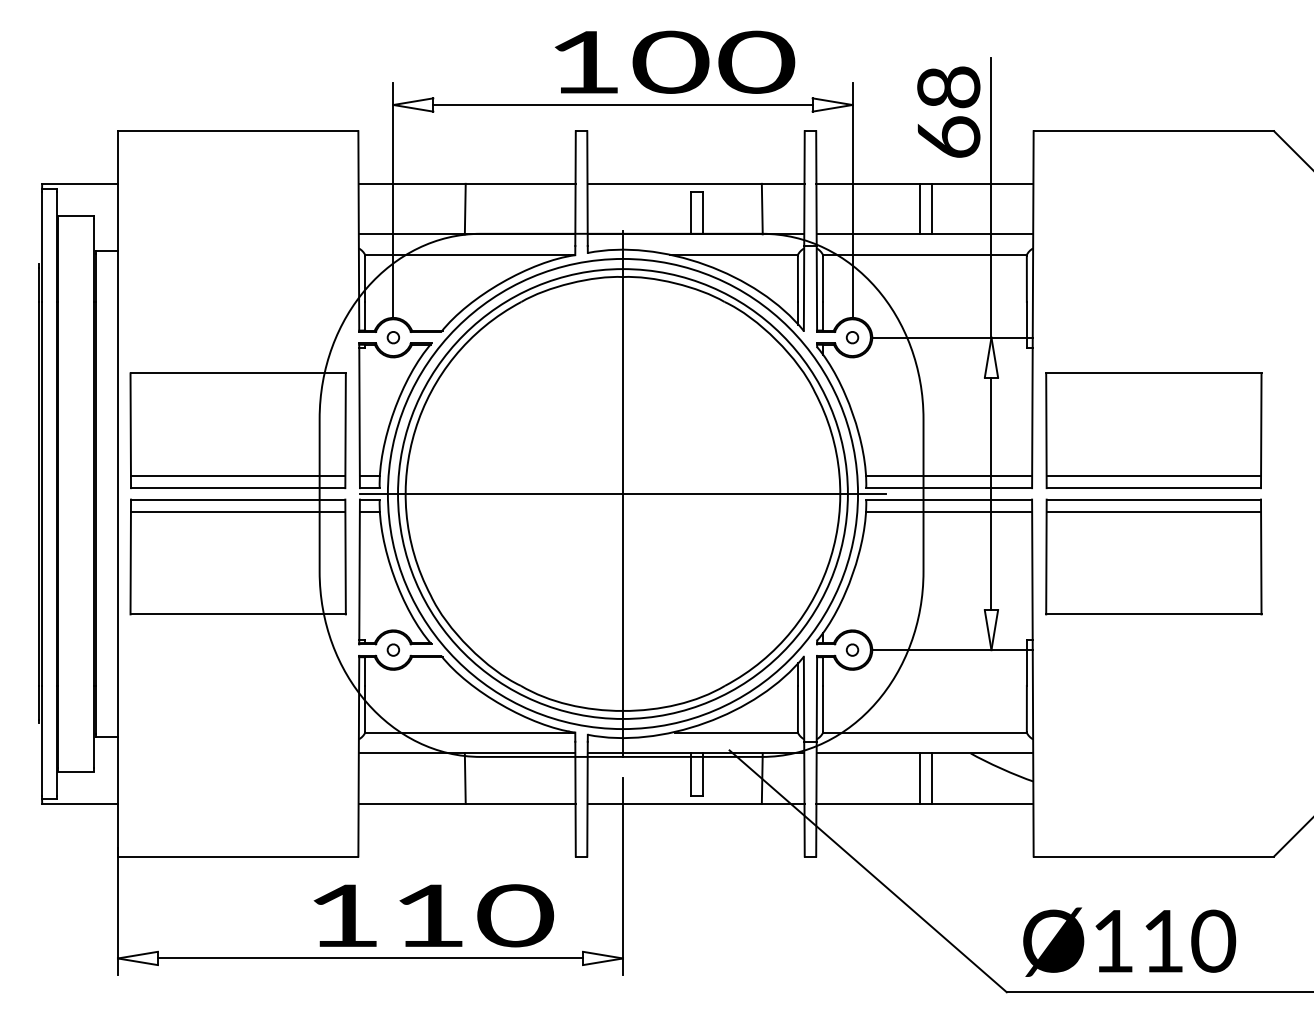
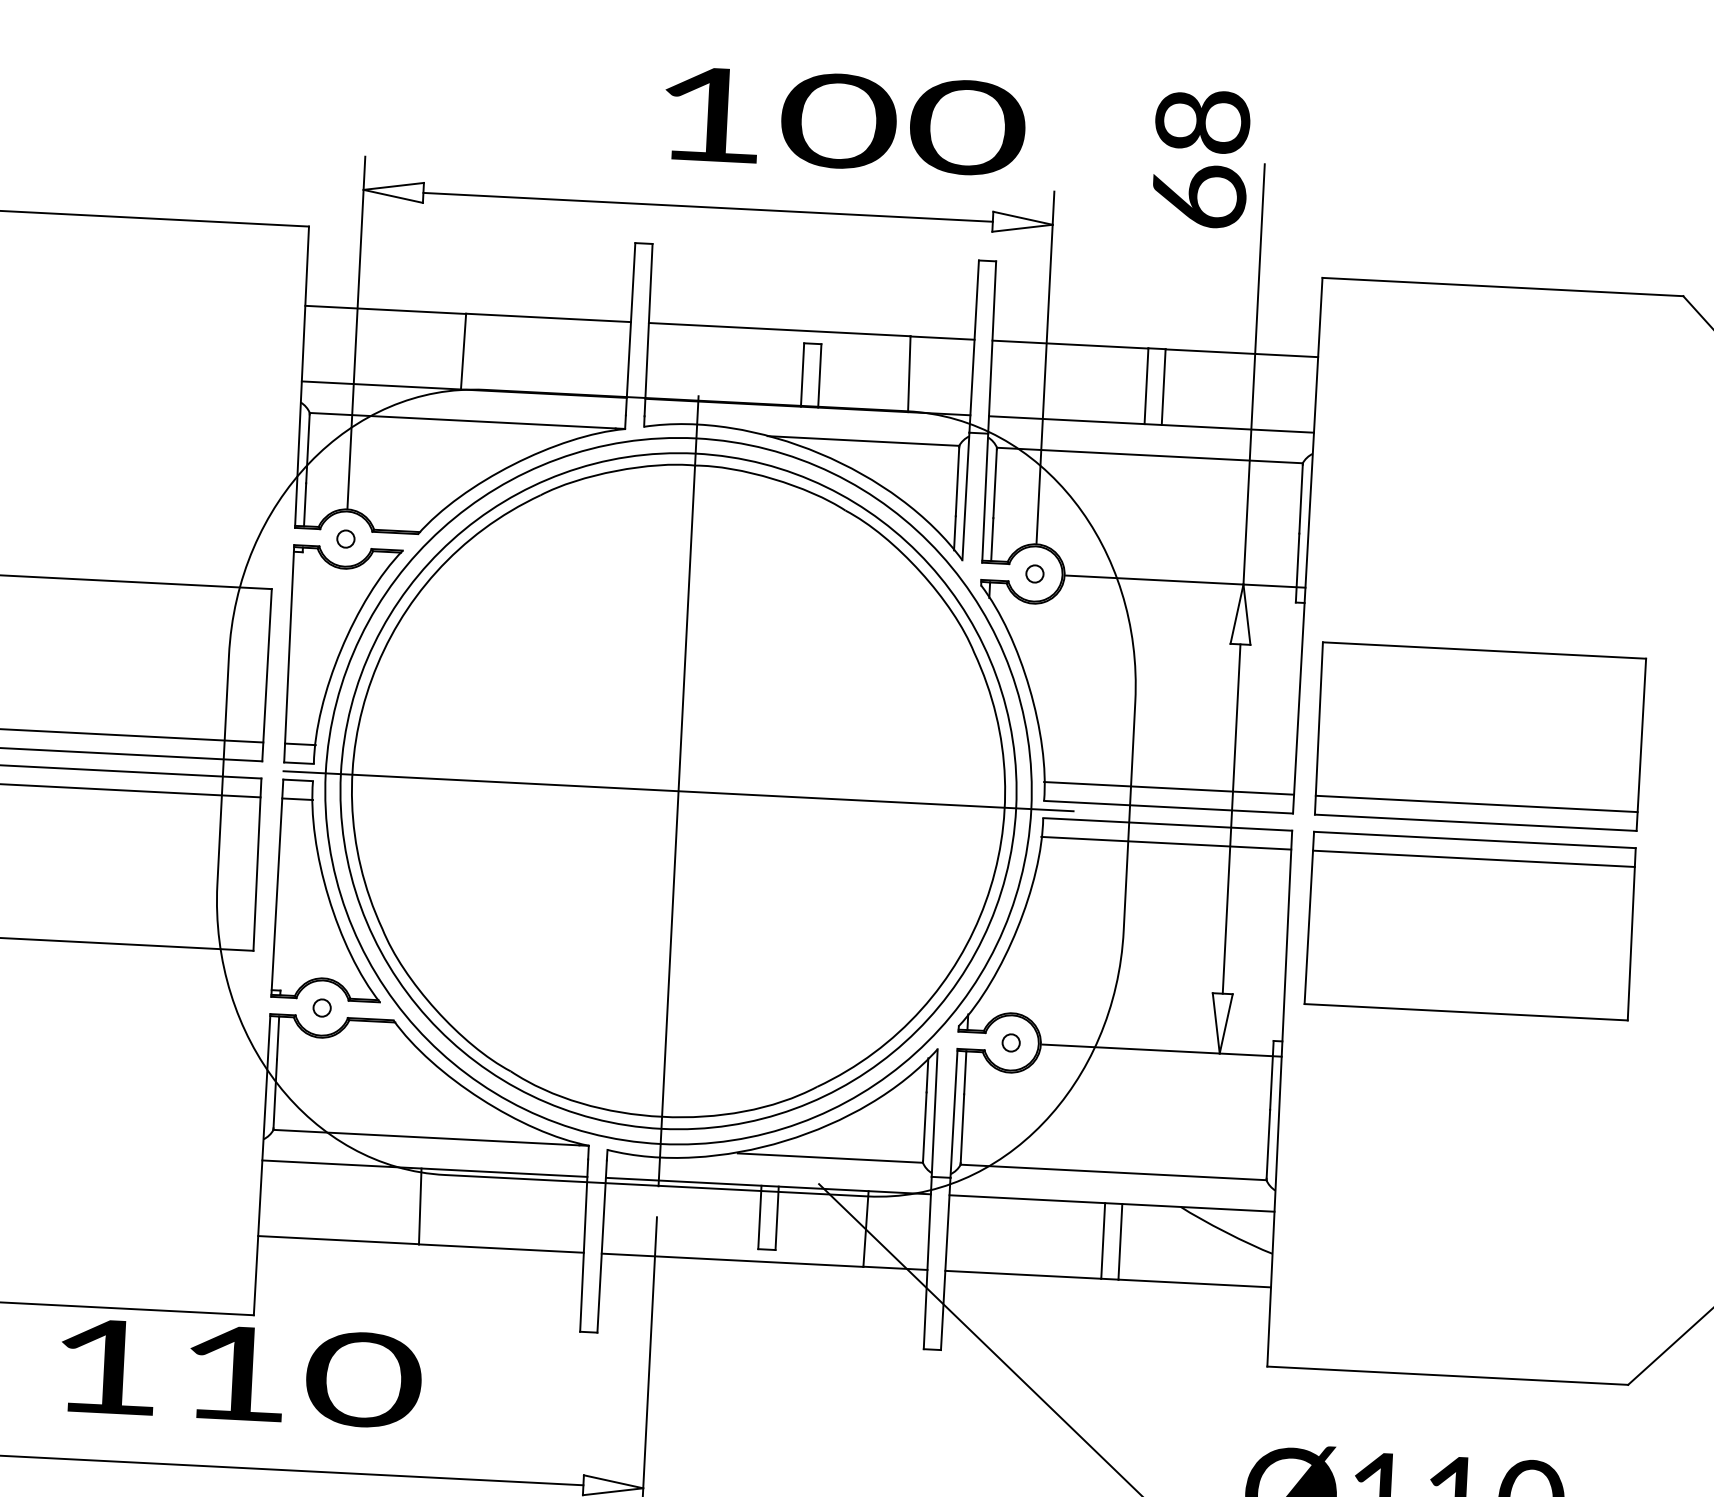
text: (675, 61) -> (845, 120), moved
text: (948, 111) -> (1200, 157), moved
text: (433, 915) -> (240, 1373), moved

